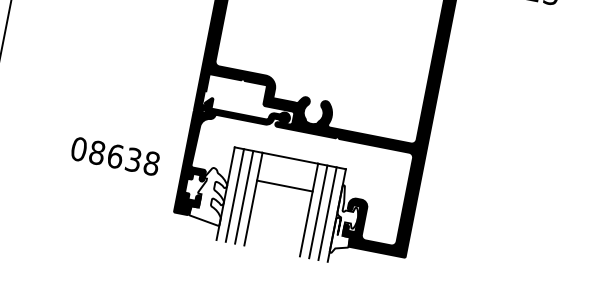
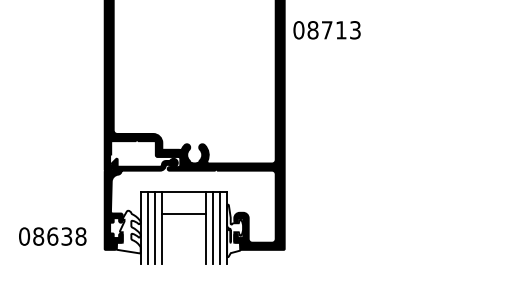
text: (115, 156) -> (52, 236), moved

